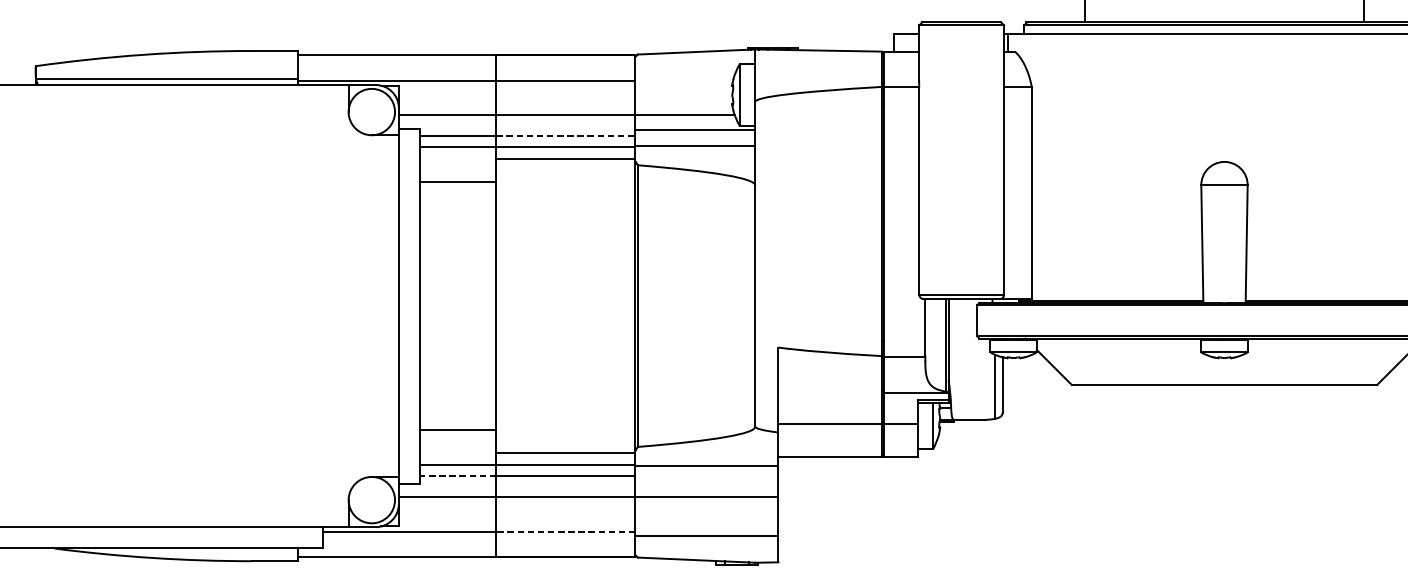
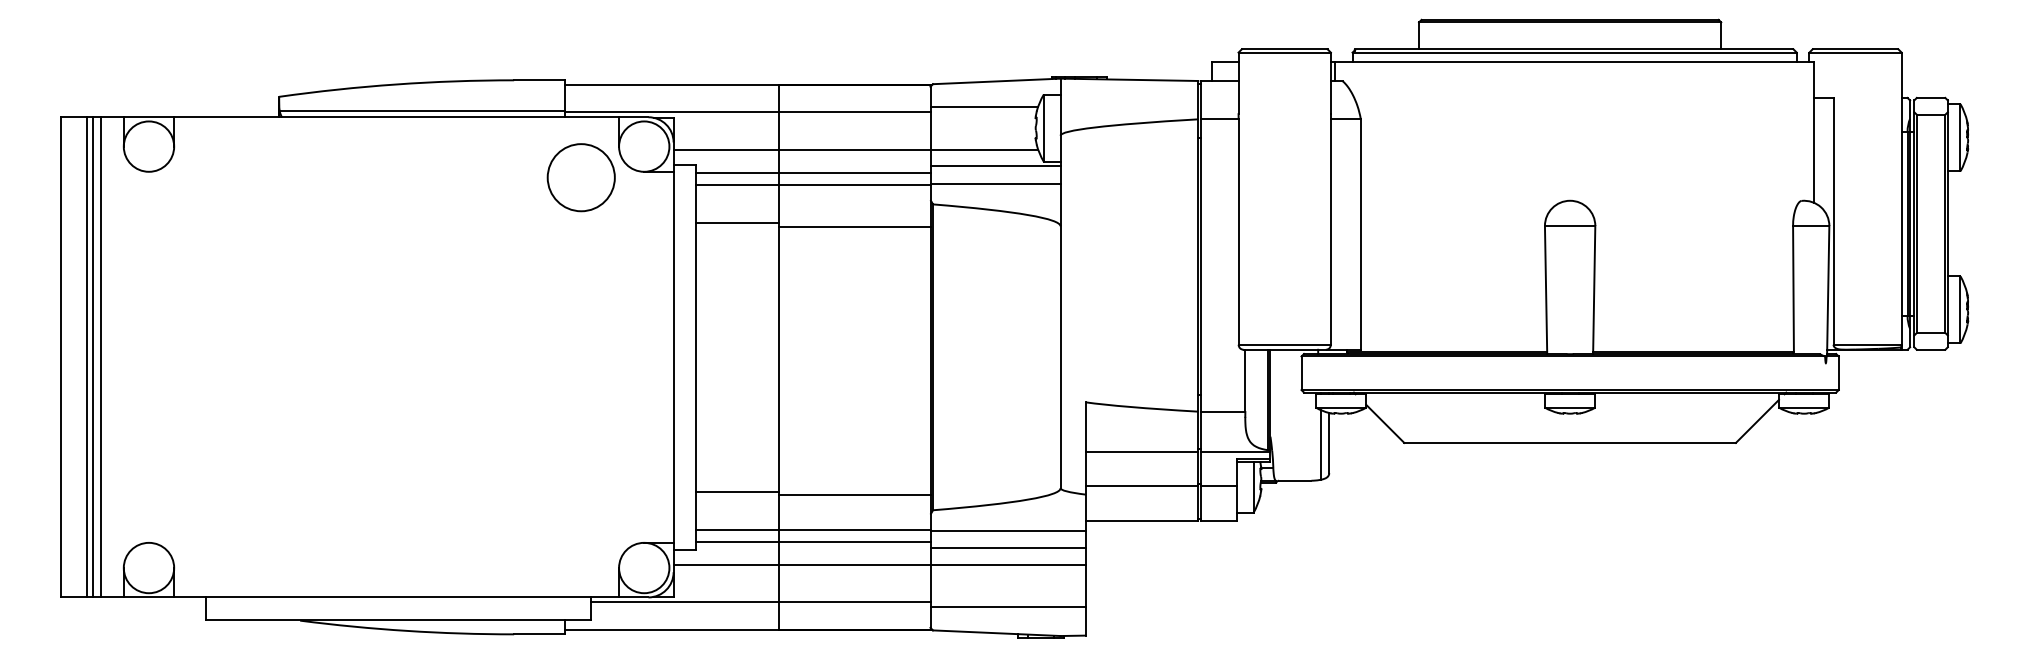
line: (685, 76) -> (984, 107), added
line: (565, 135) -> (854, 172), dashed -> solid
circle: (313, 140) -> (580, 177), added
line: (565, 158) -> (854, 226), moved
line: (829, 393) -> (1141, 452), added
line: (565, 453) -> (854, 495), moved
line: (457, 476) -> (737, 542), dashed -> solid
line: (706, 482) -> (1007, 548), added
line: (565, 531) -> (854, 602), dashed -> solid

